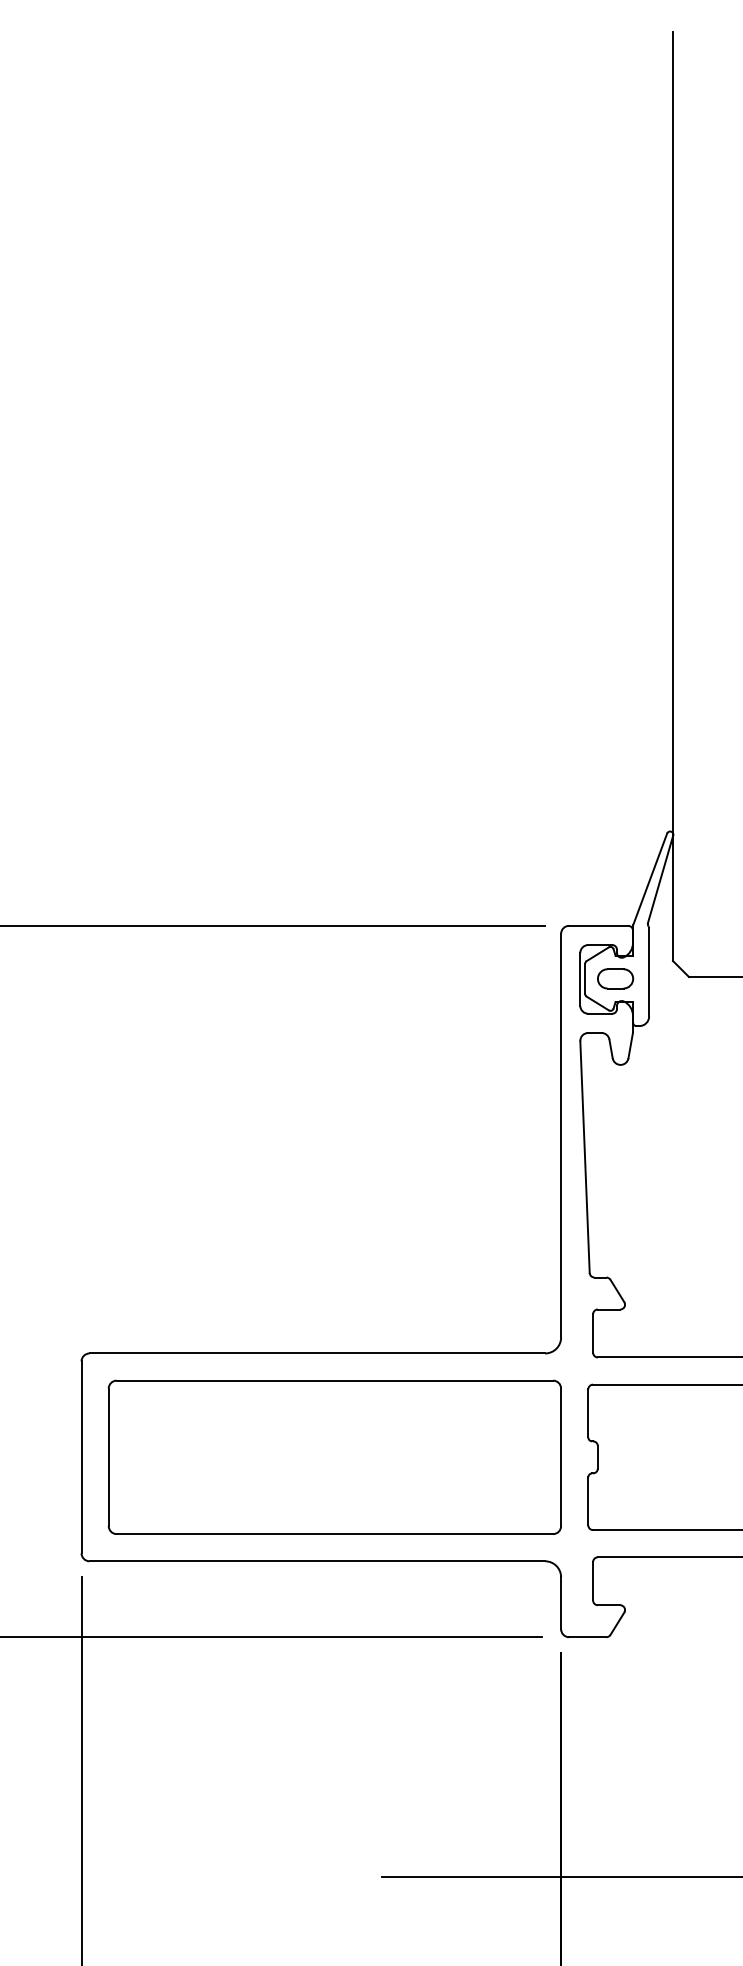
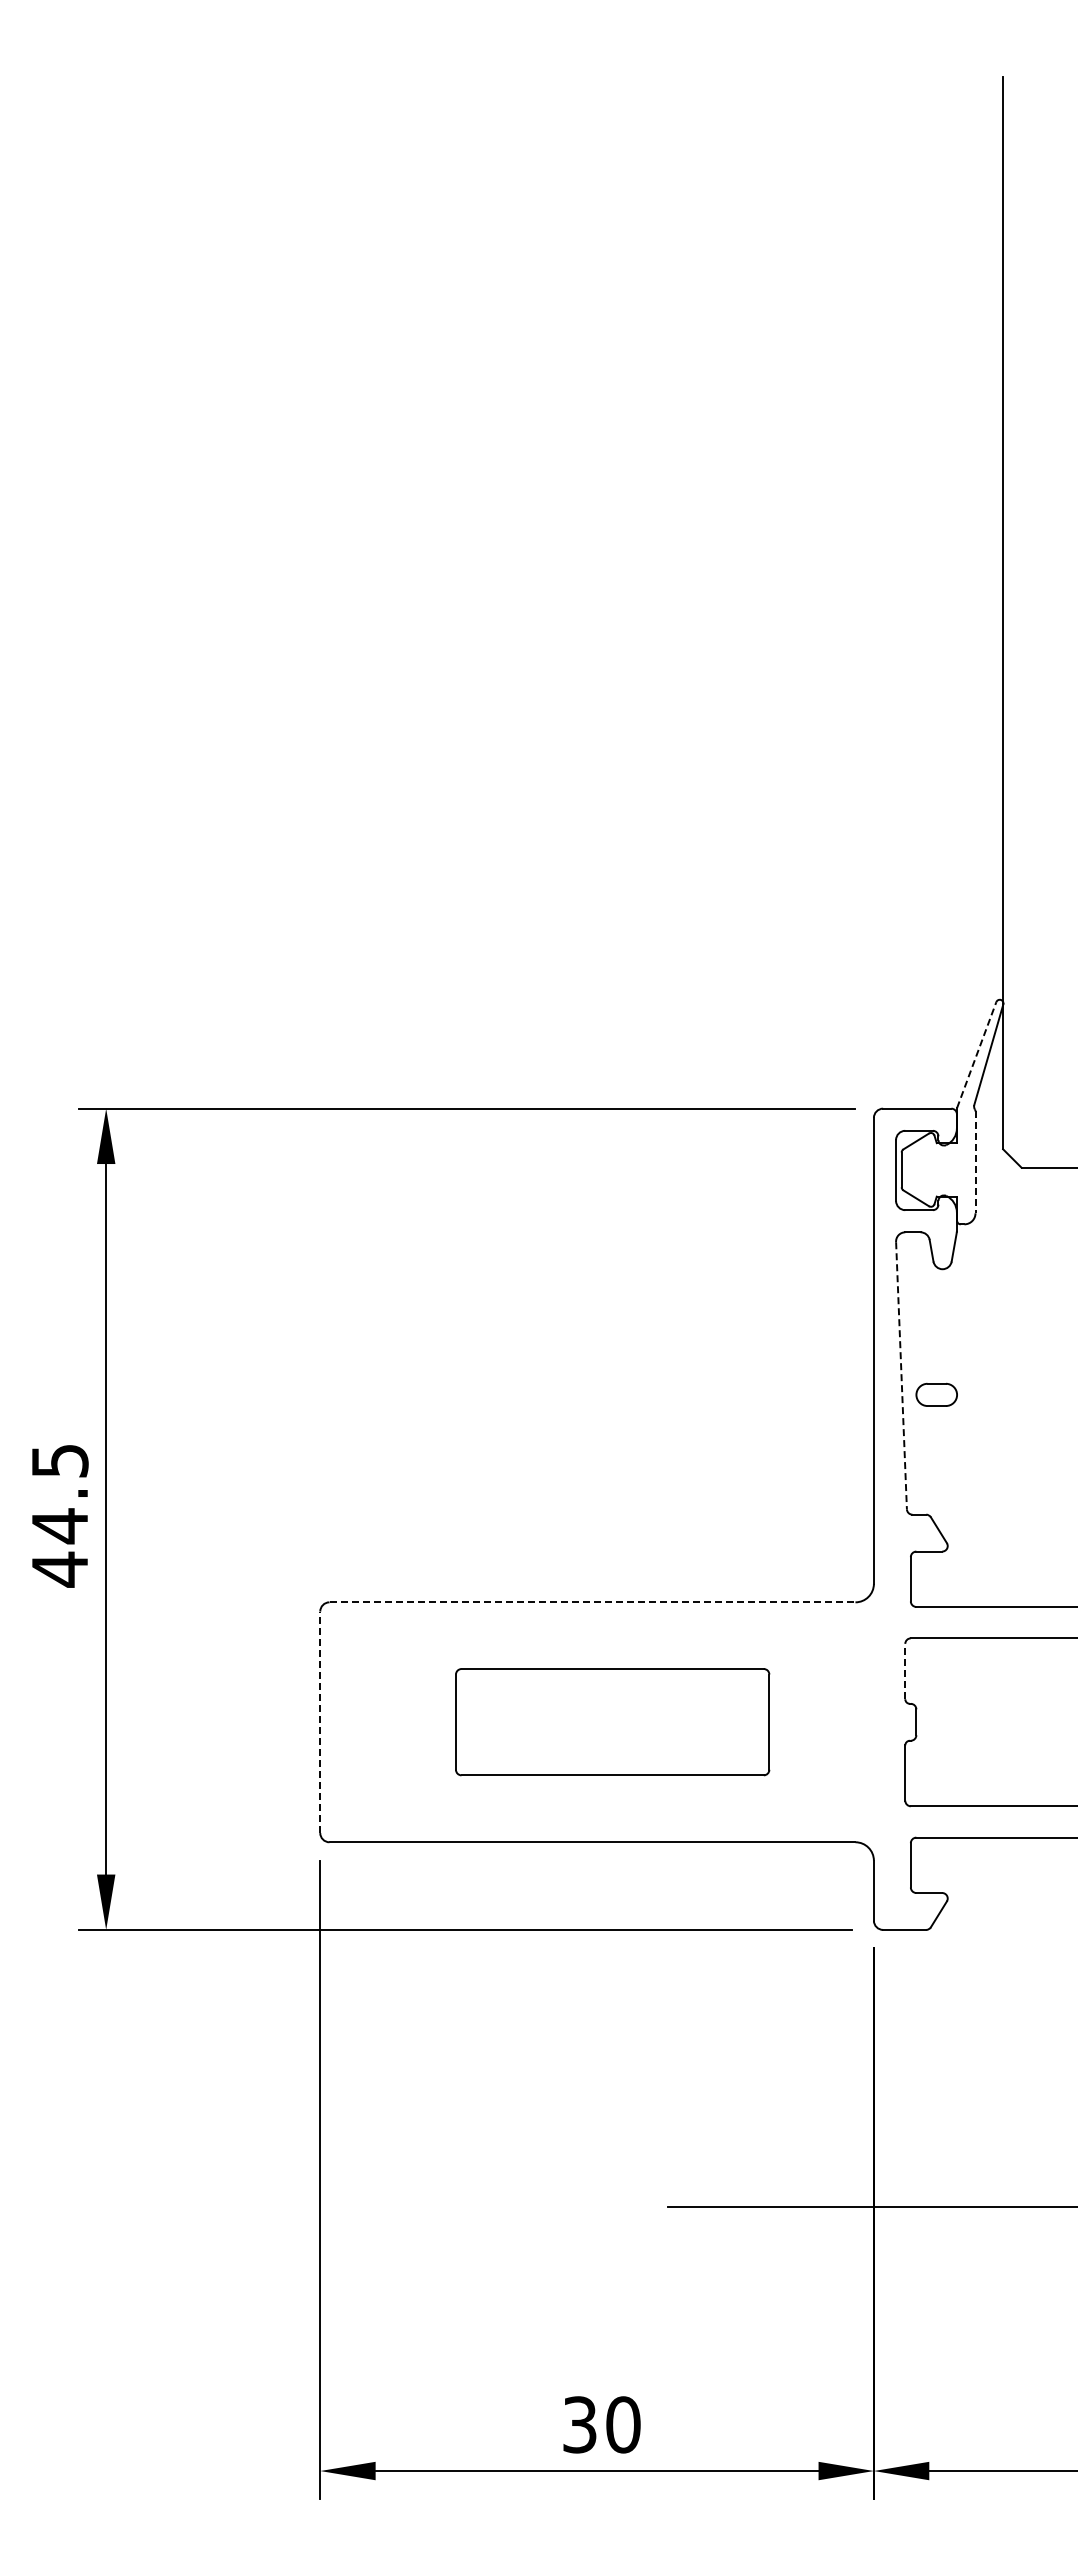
line: (649, 878) -> (976, 1054), solid -> dashed
line: (649, 972) -> (975, 1162), solid -> dashed
part: (615, 978) -> (936, 1394), moved
line: (585, 1156) -> (901, 1375), solid -> dashed
line: (317, 1353) -> (592, 1602), solid -> dashed
line: (588, 1413) -> (905, 1671), solid -> dashed
part: (334, 1456) -> (612, 1721), size x0.6
line: (81, 1457) -> (320, 1722), solid -> dashed

